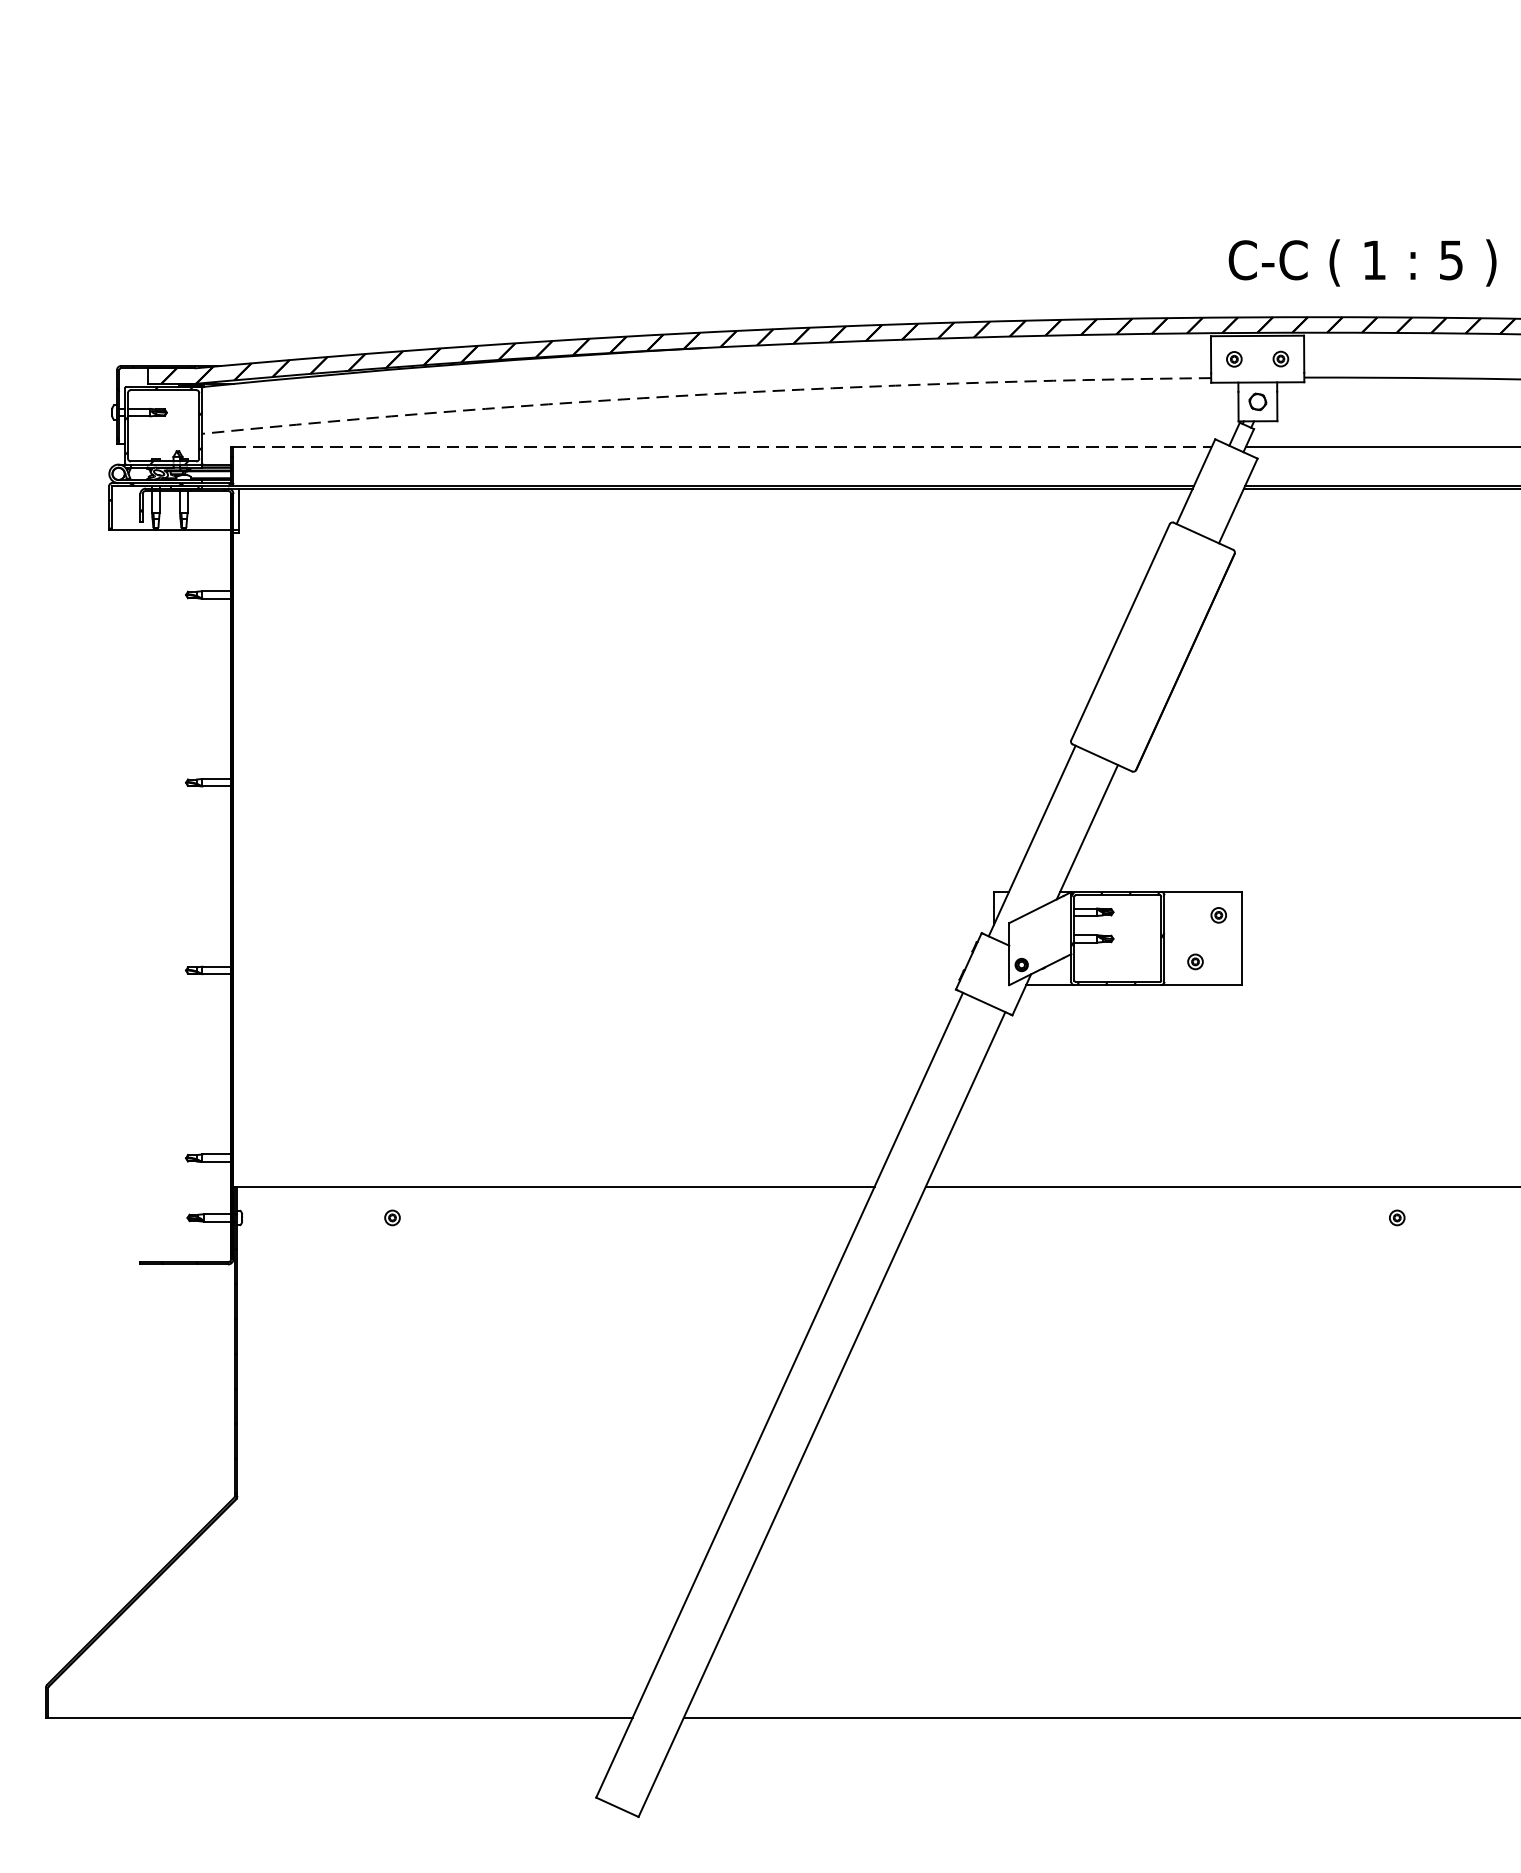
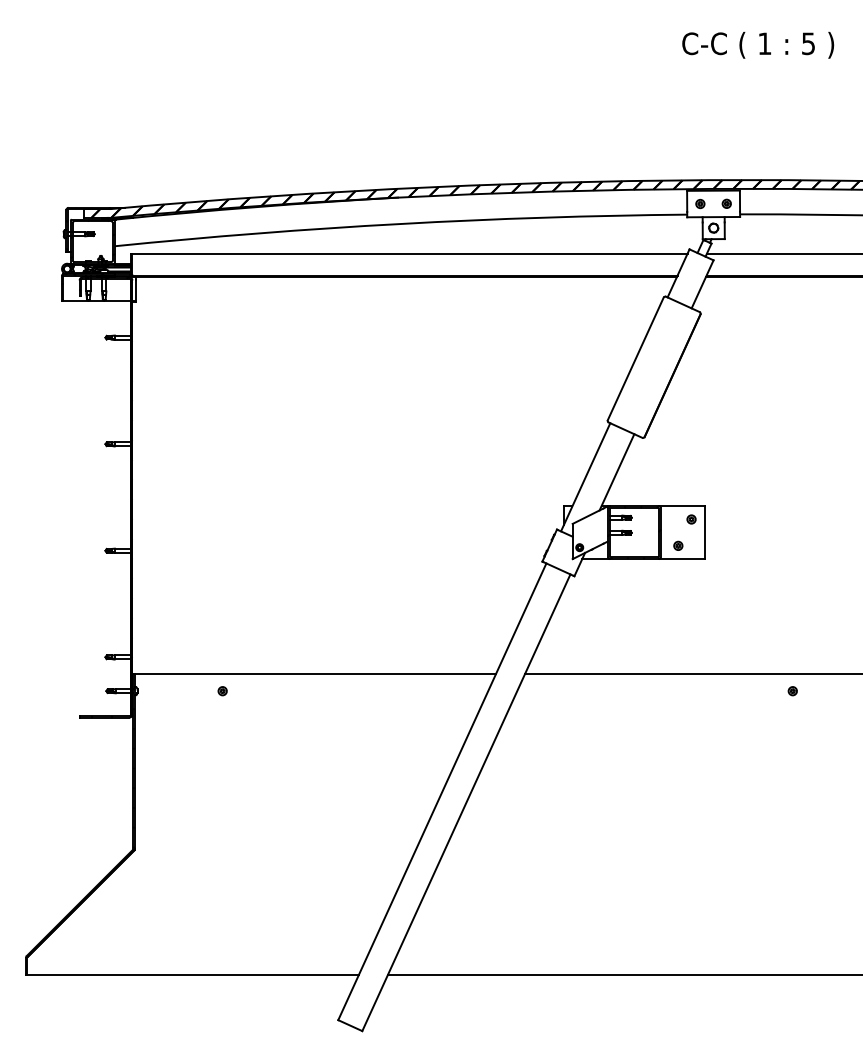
text: (1363, 261) -> (758, 44), moved
arc: (705, 393) -> (400, 223), dashed -> solid
line: (723, 446) -> (410, 253), dashed -> solid

